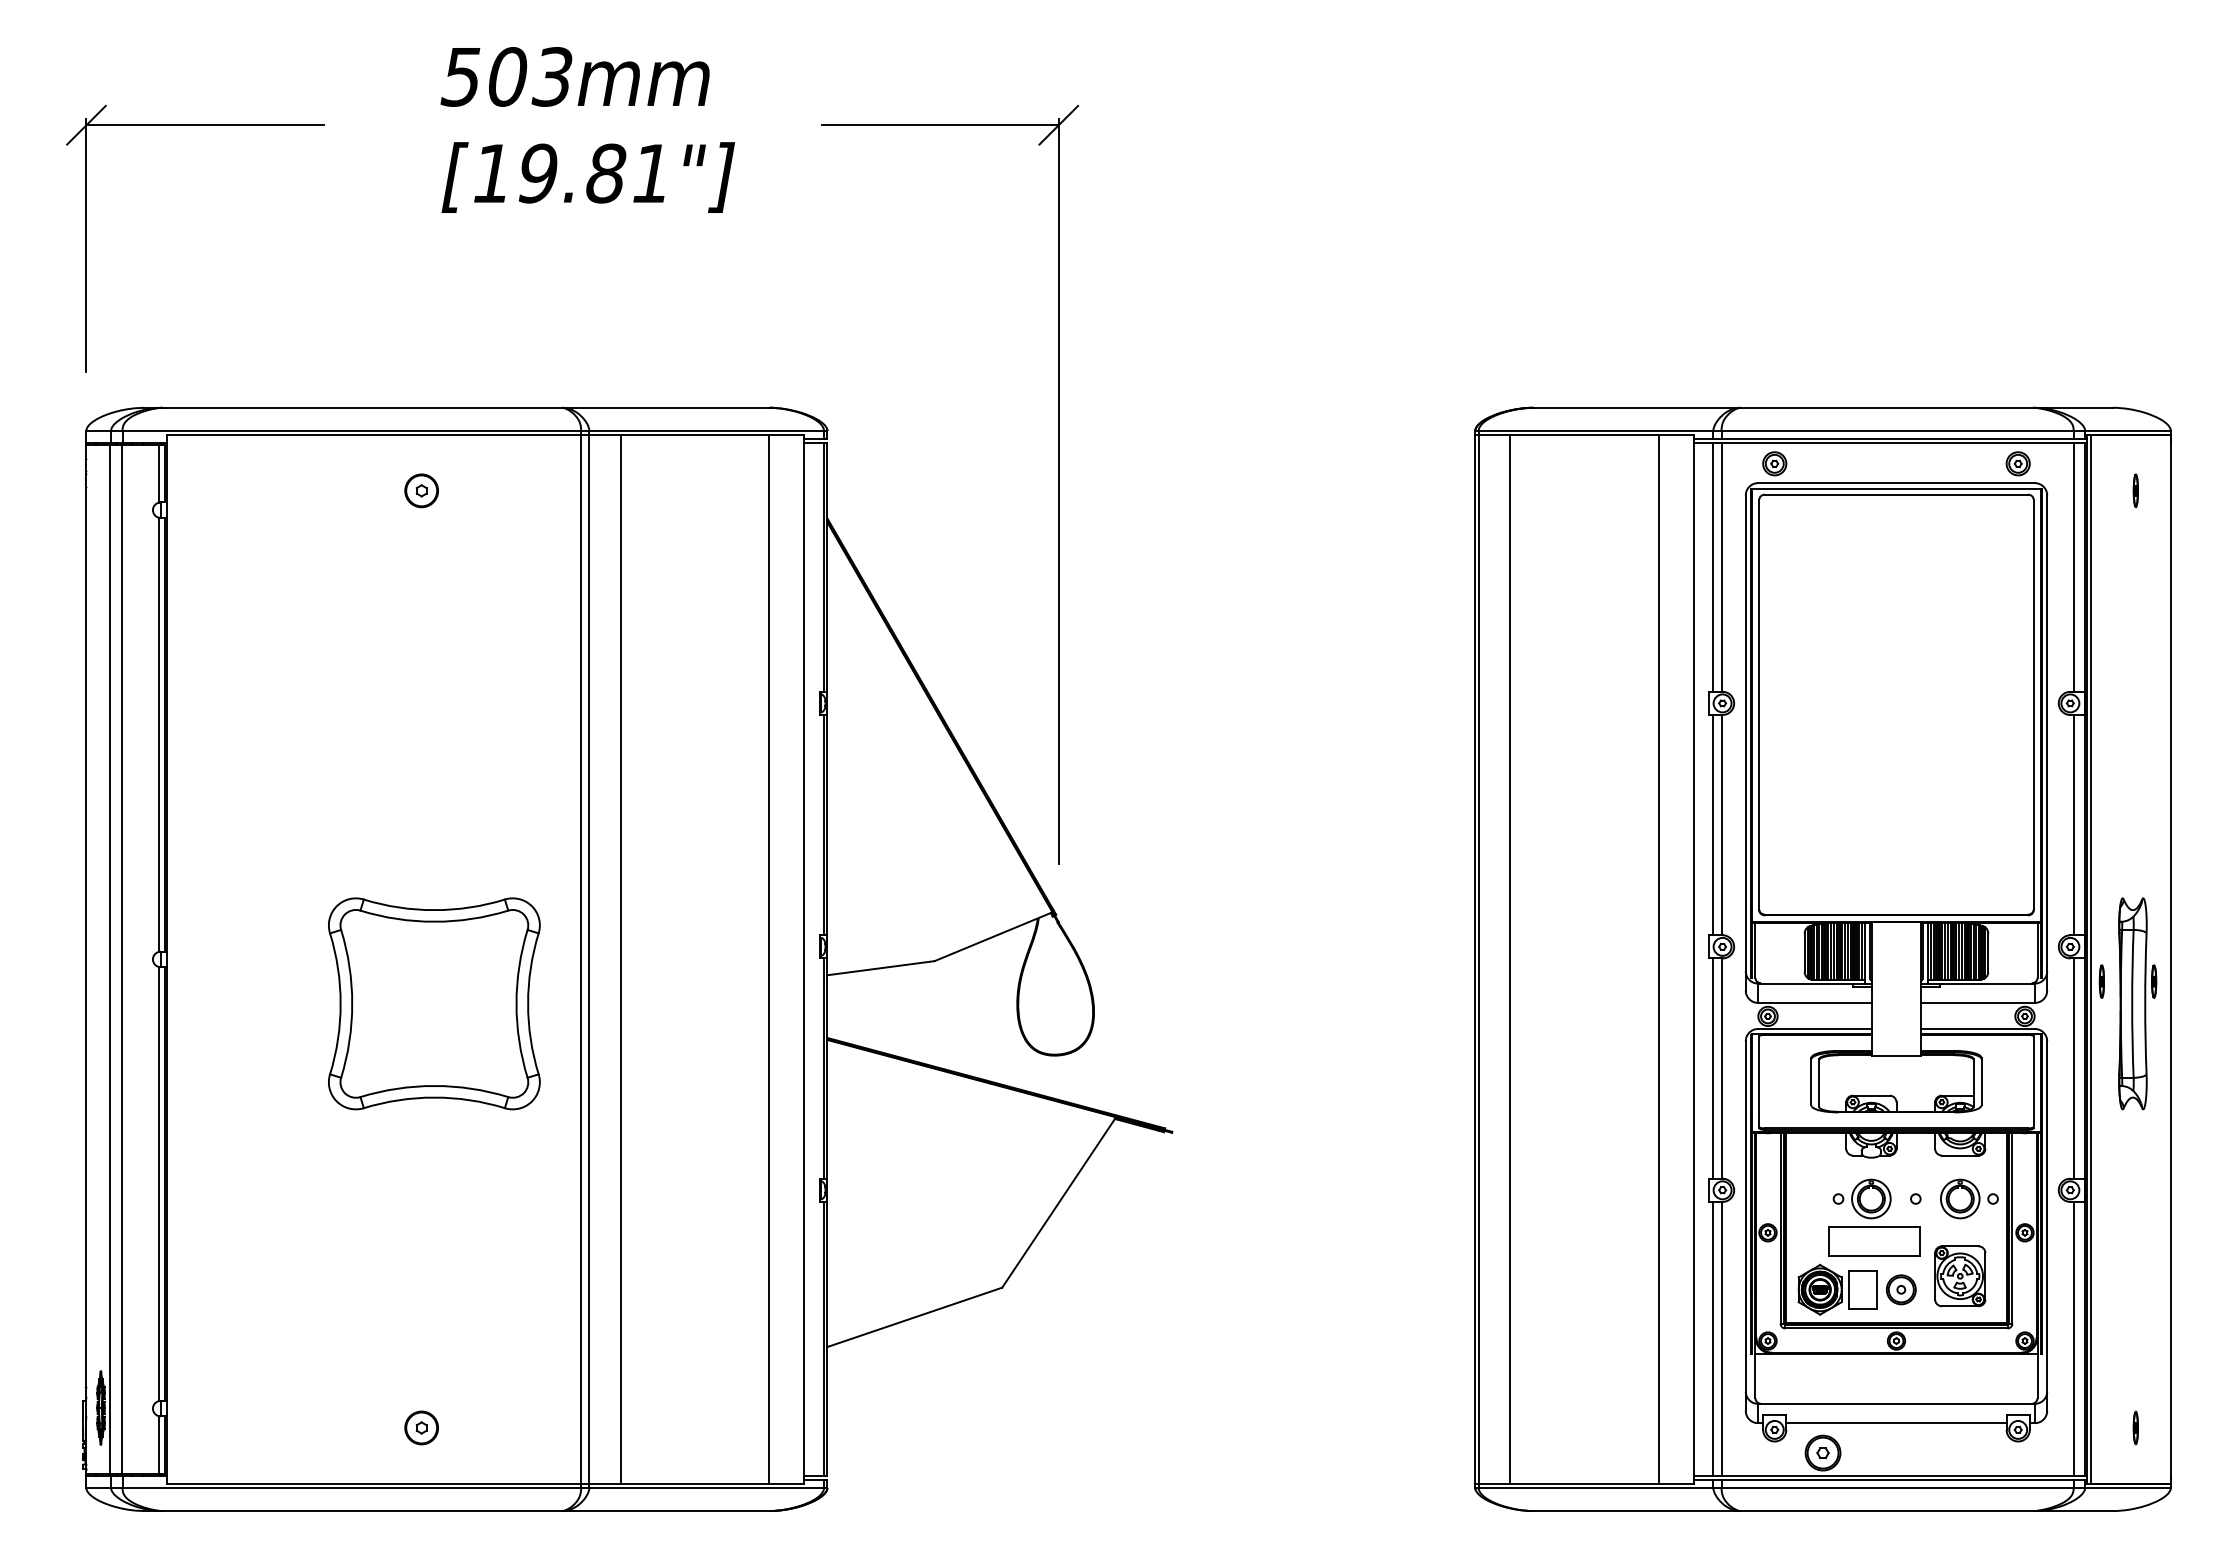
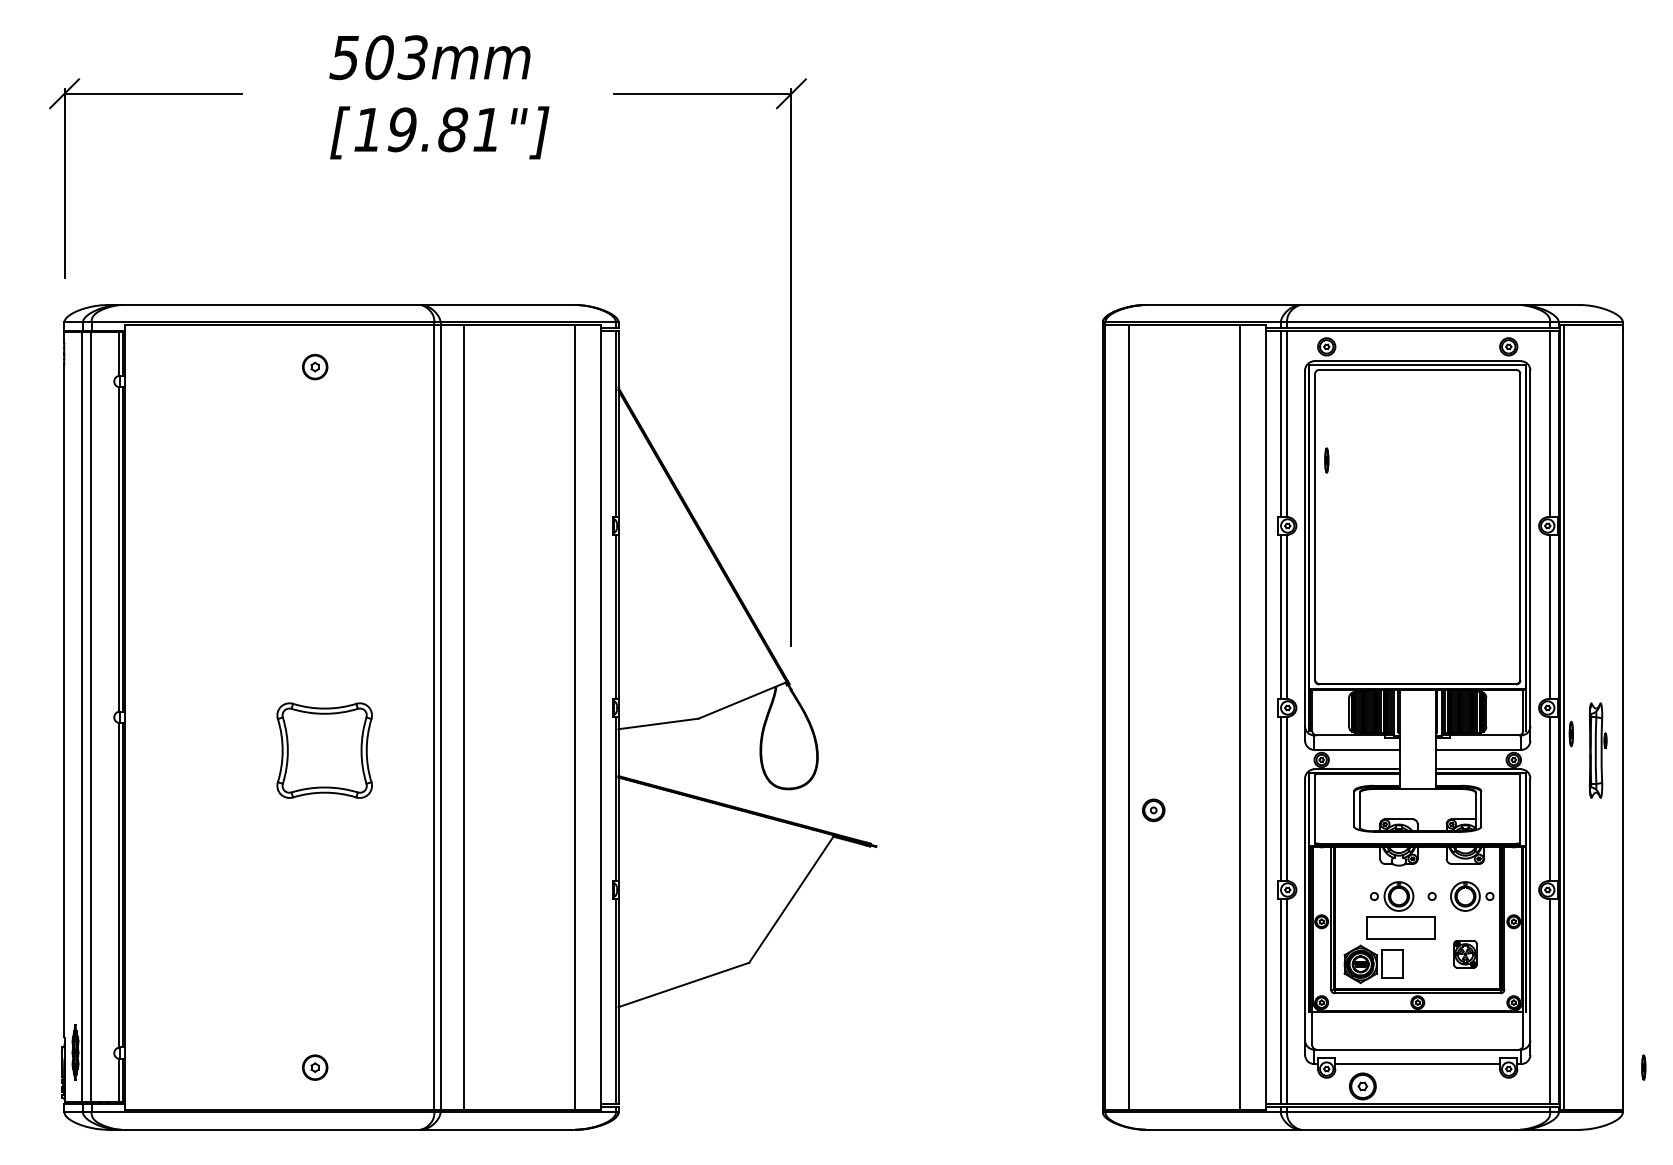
part: (2135, 490) -> (1326, 460), moved
part: (434, 1003) -> (324, 750), size x0.6
part: (2137, 1003) -> (1597, 750), size x0.6
part: (1960, 1276) -> (1465, 954), size x0.6
part: (1901, 1289) -> (1153, 810), moved
part: (2135, 1427) -> (1643, 1067), moved

